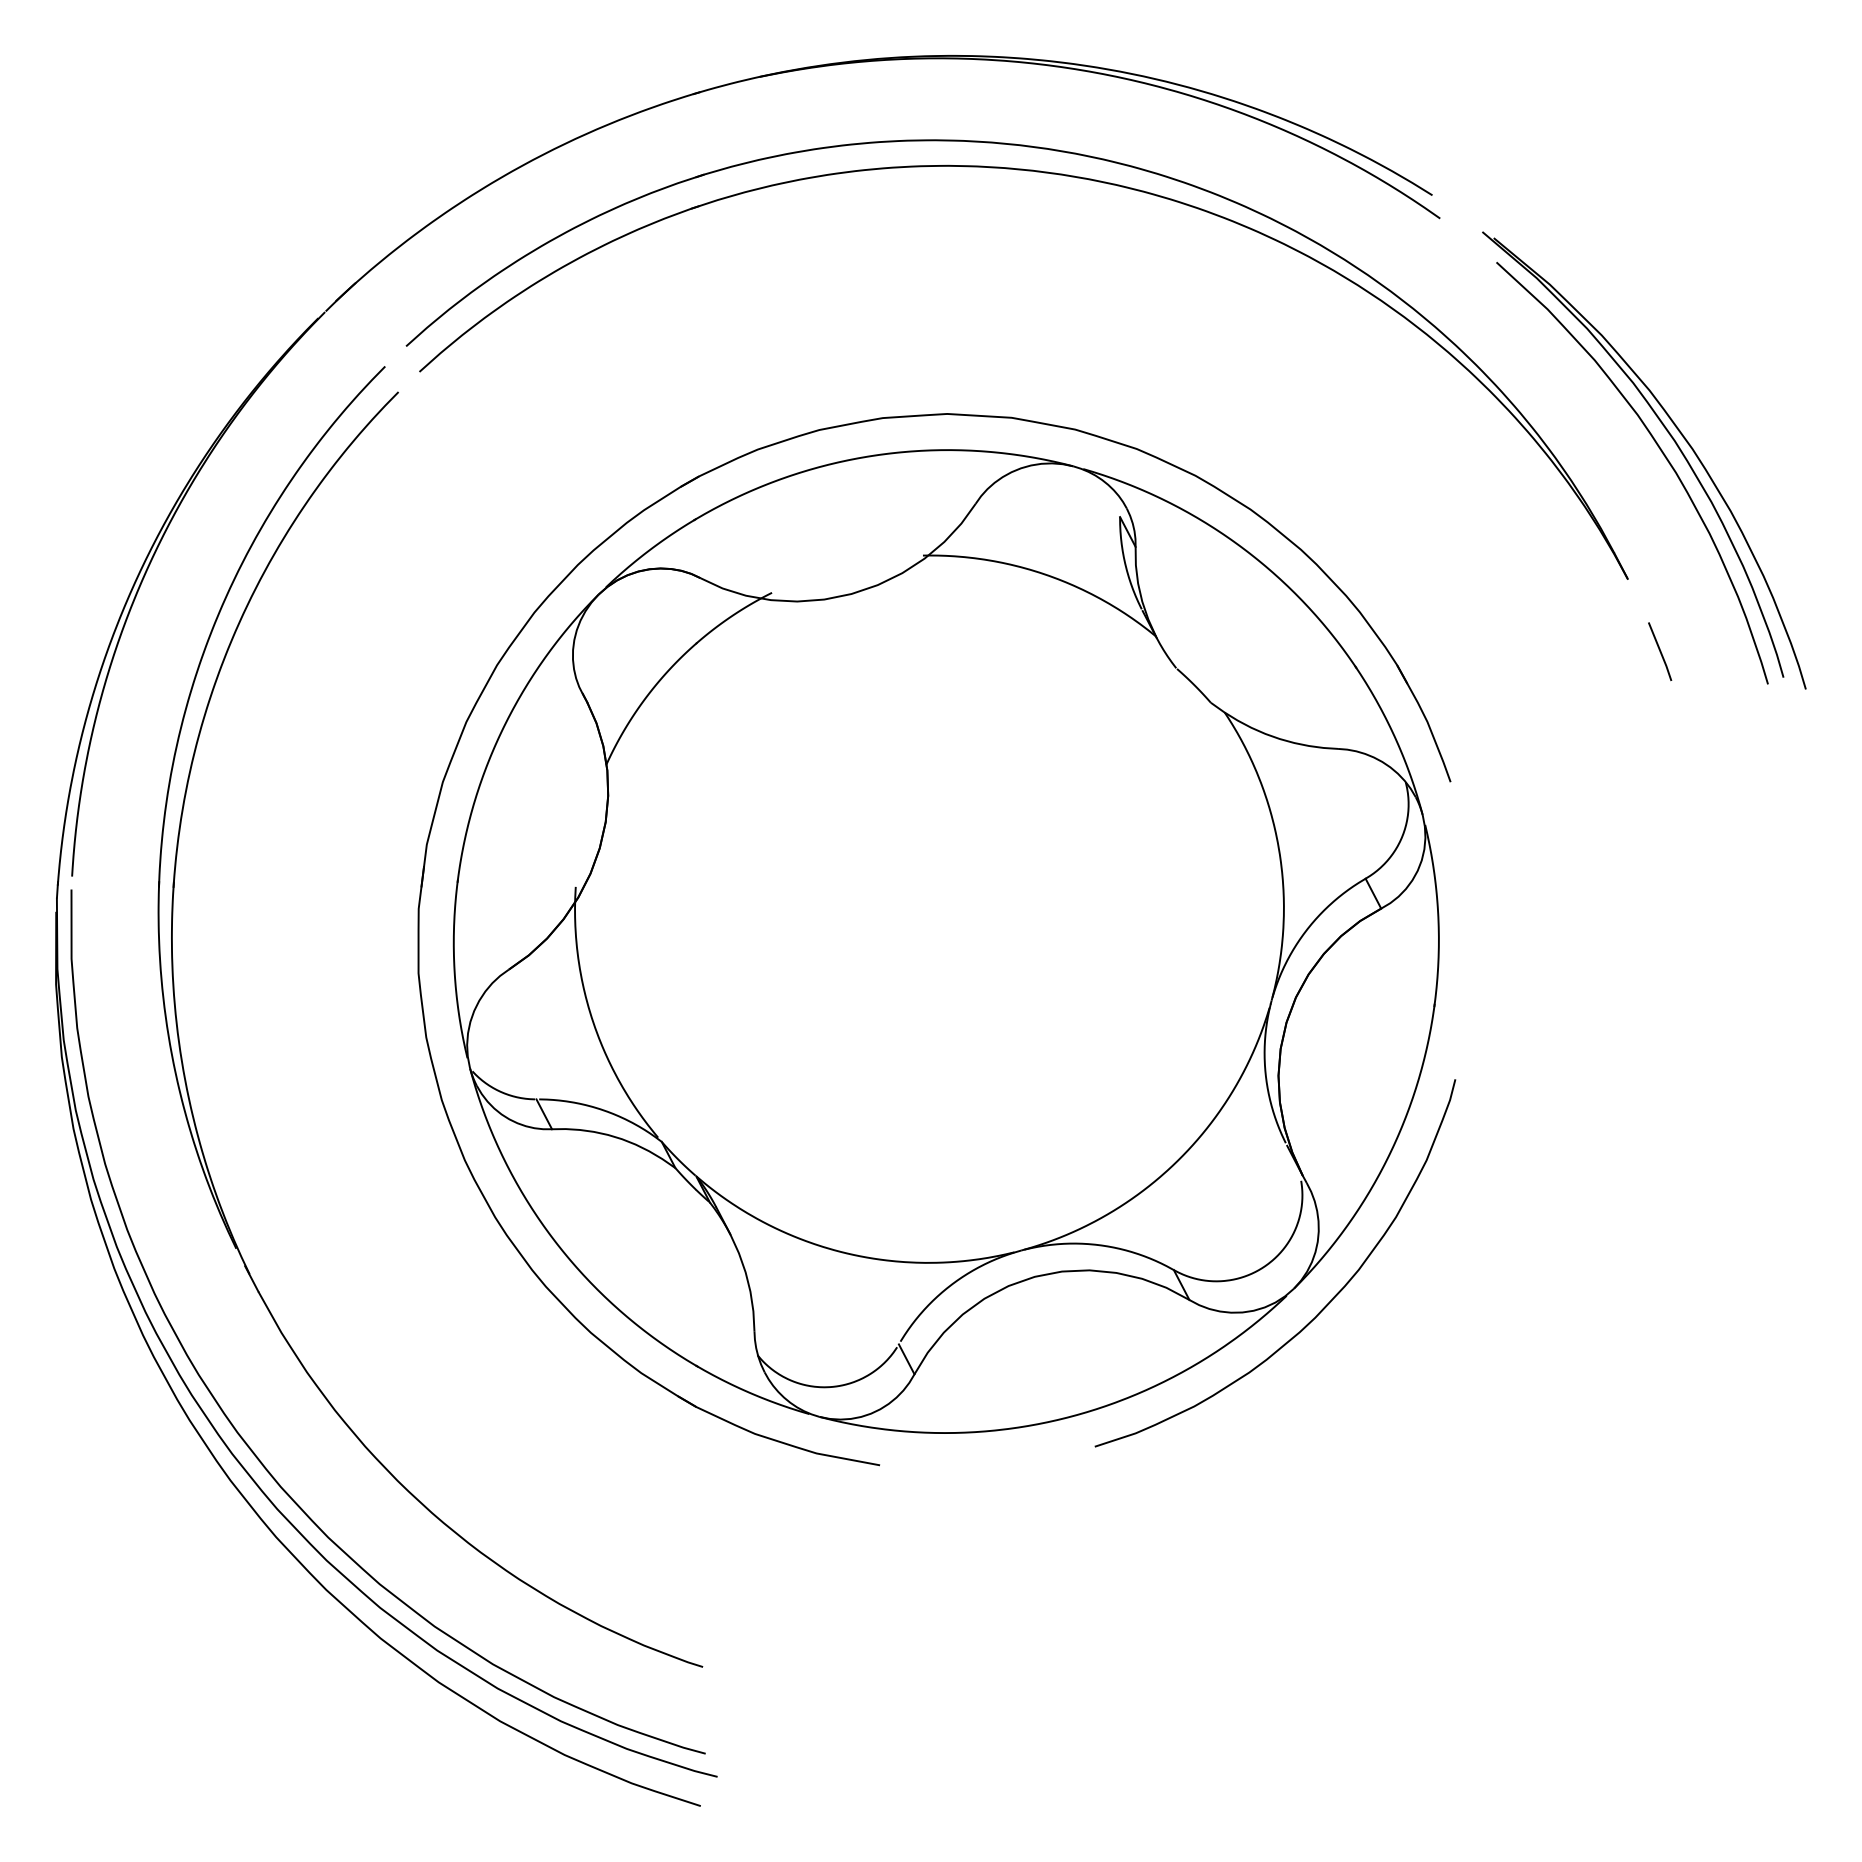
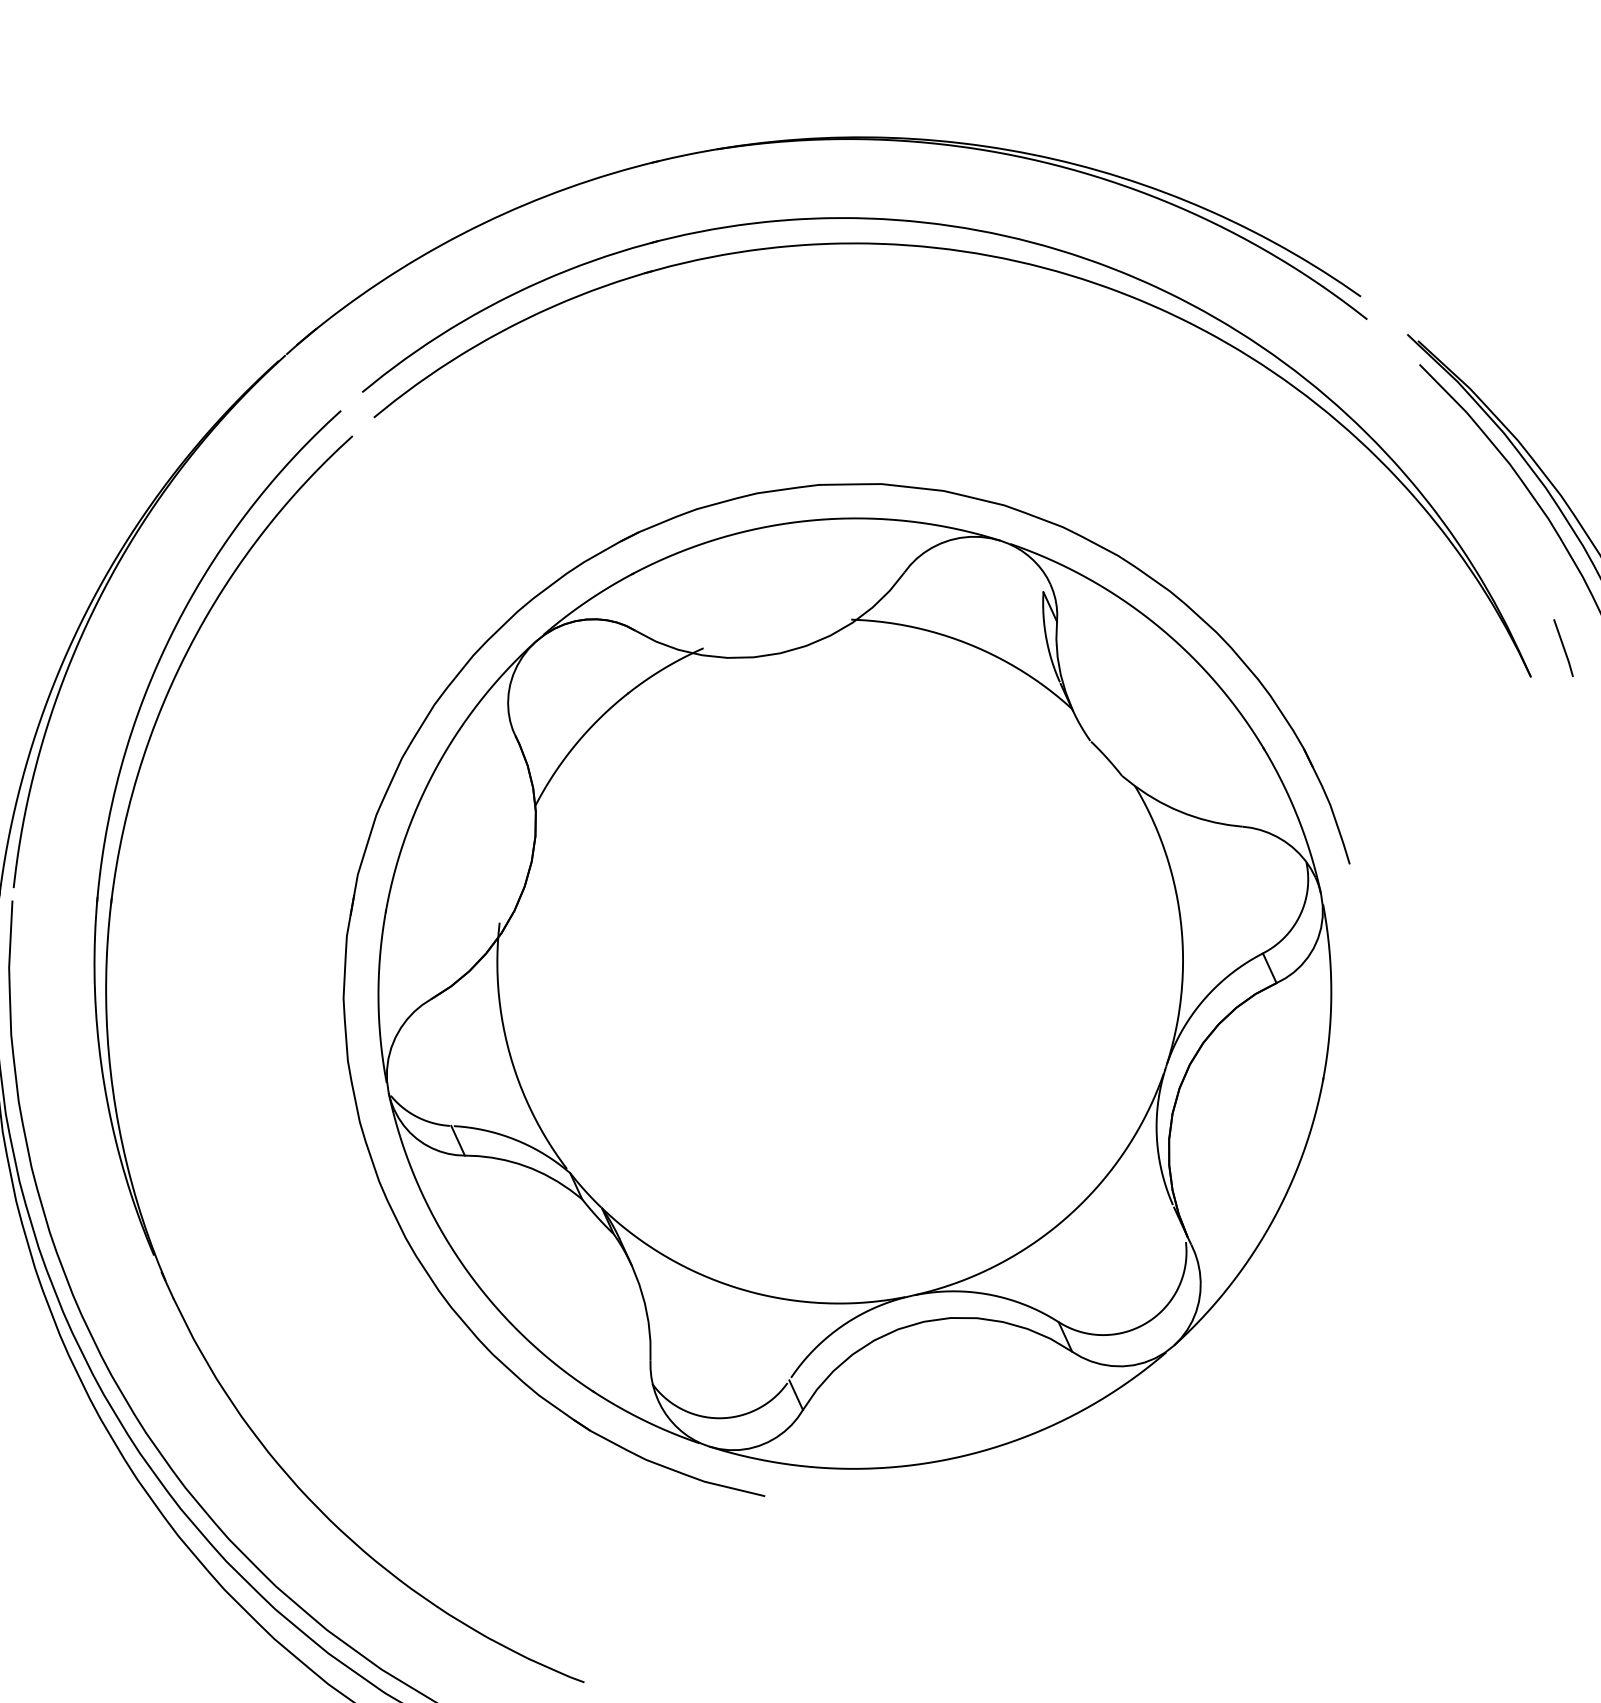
line: (1660, 651) -> (1563, 647), moved
curve: (1321, 1309) -> (1199, 1367), removed

